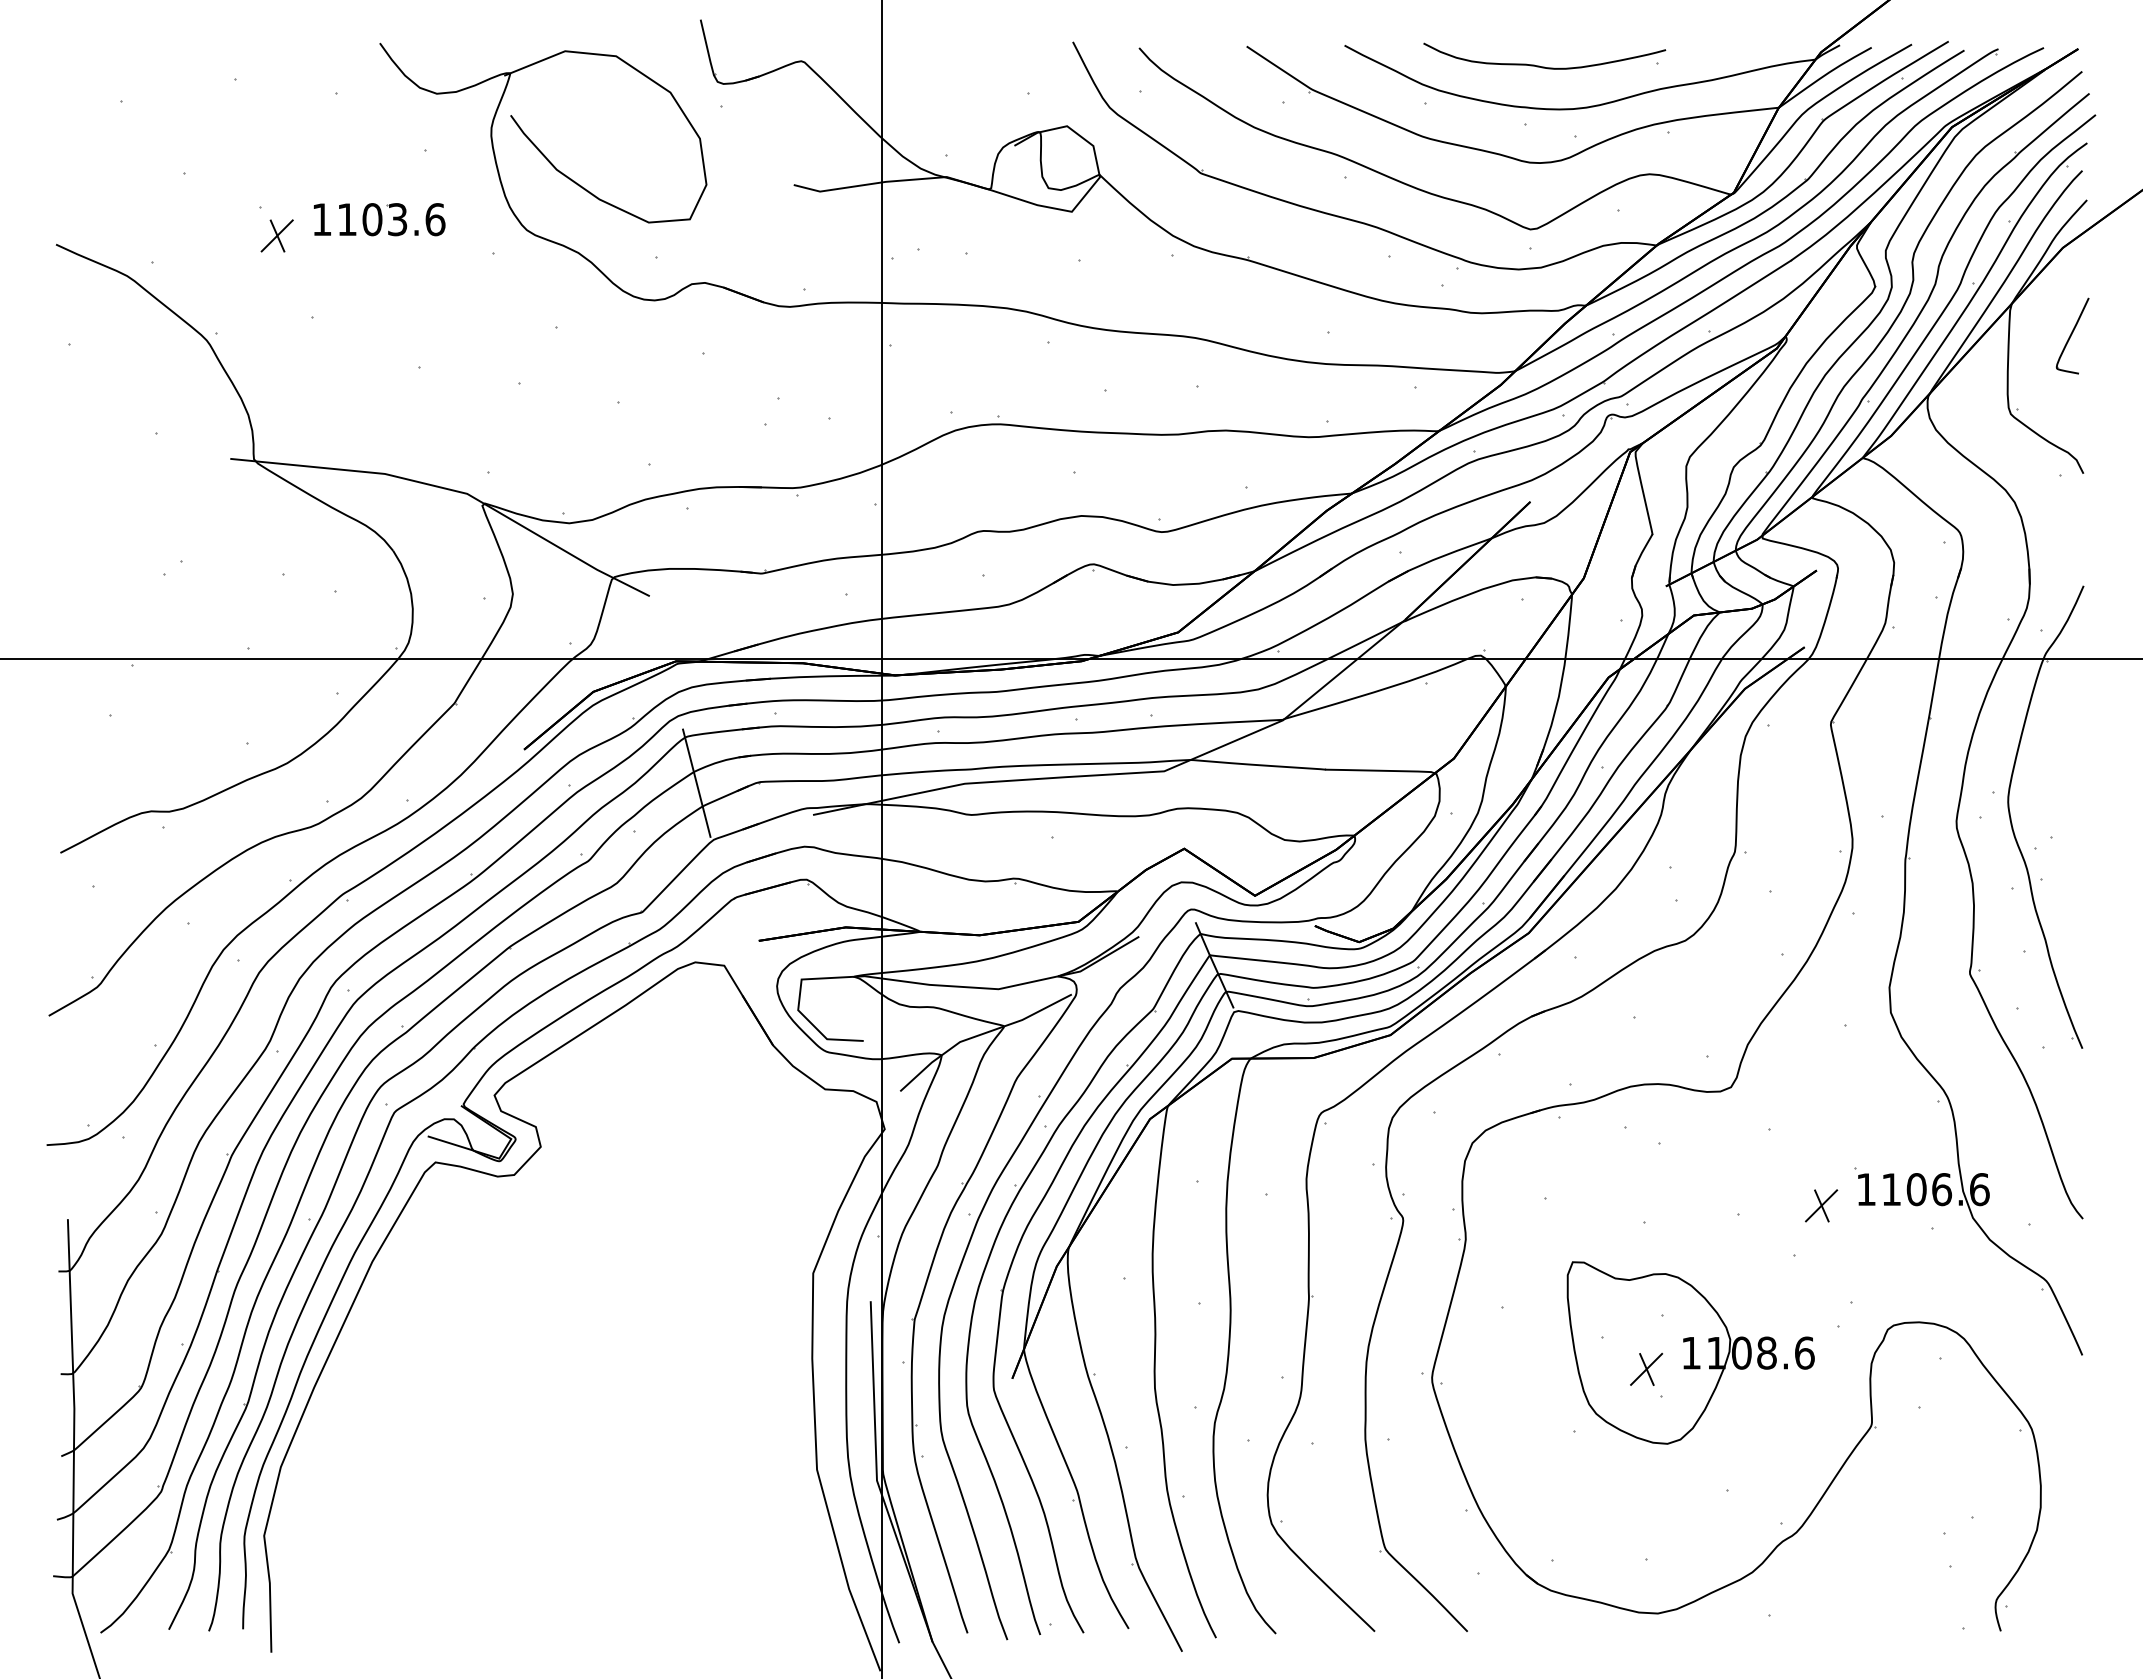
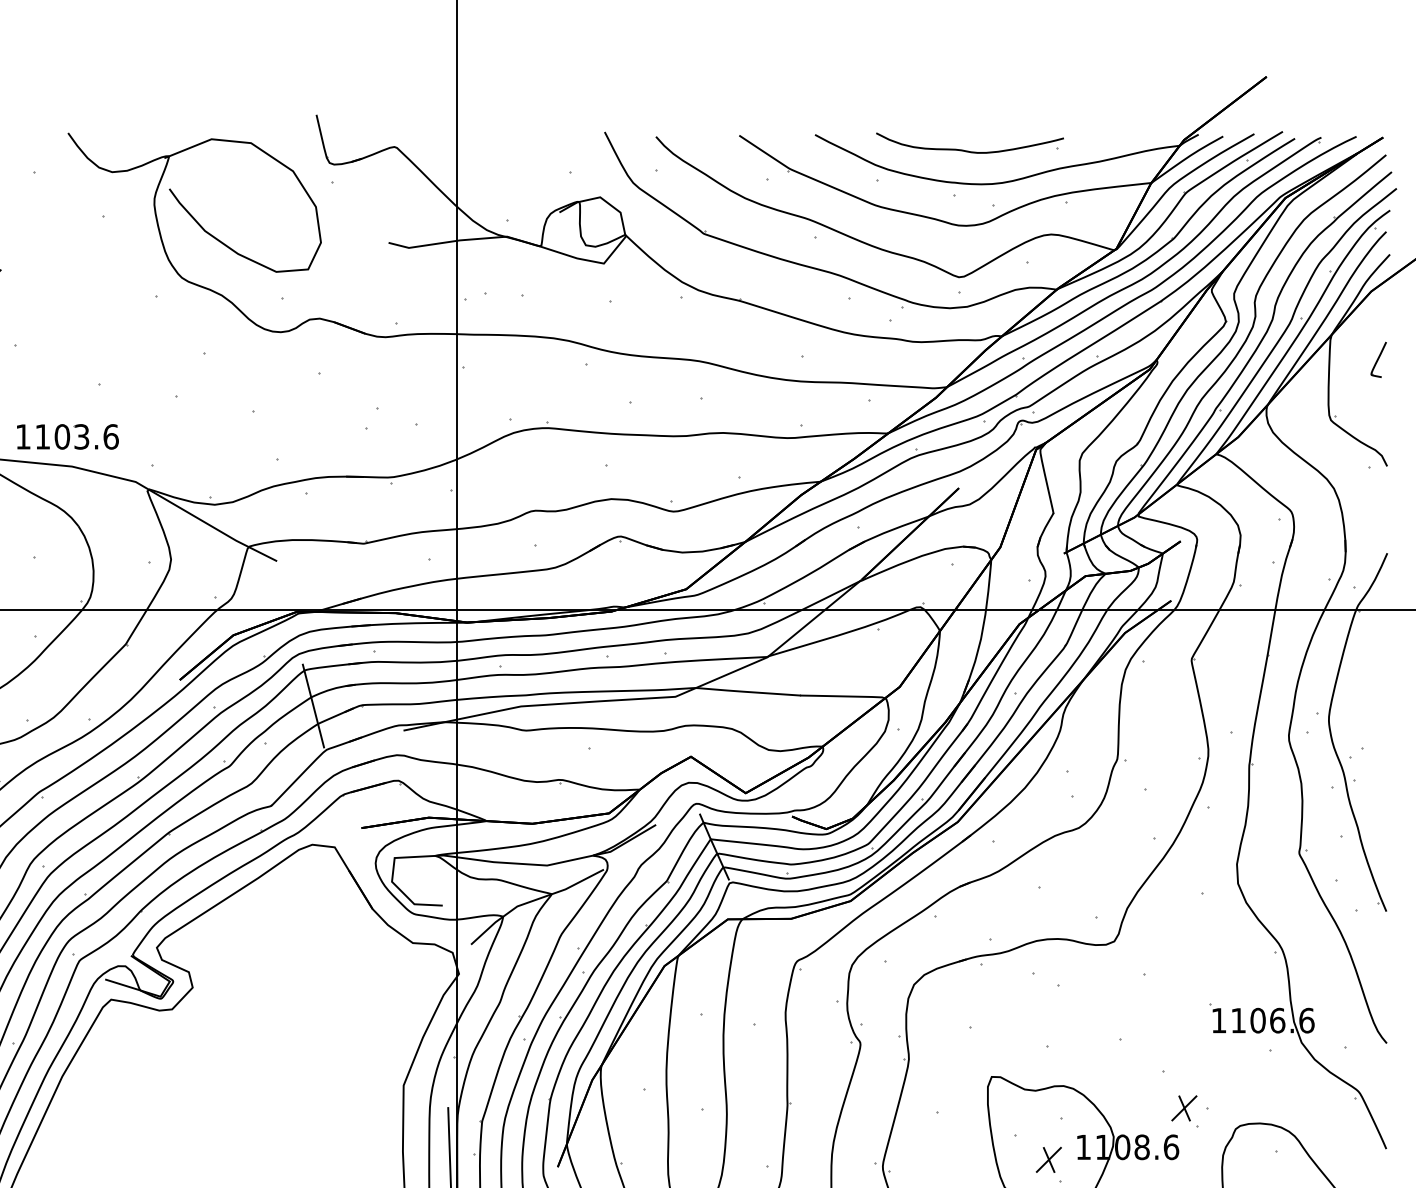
part: (379, 219) -> (67, 436), moved
part: (2072, 335) -> (1378, 359), size x0.6
part: (1821, 1205) -> (1184, 1108), moved

